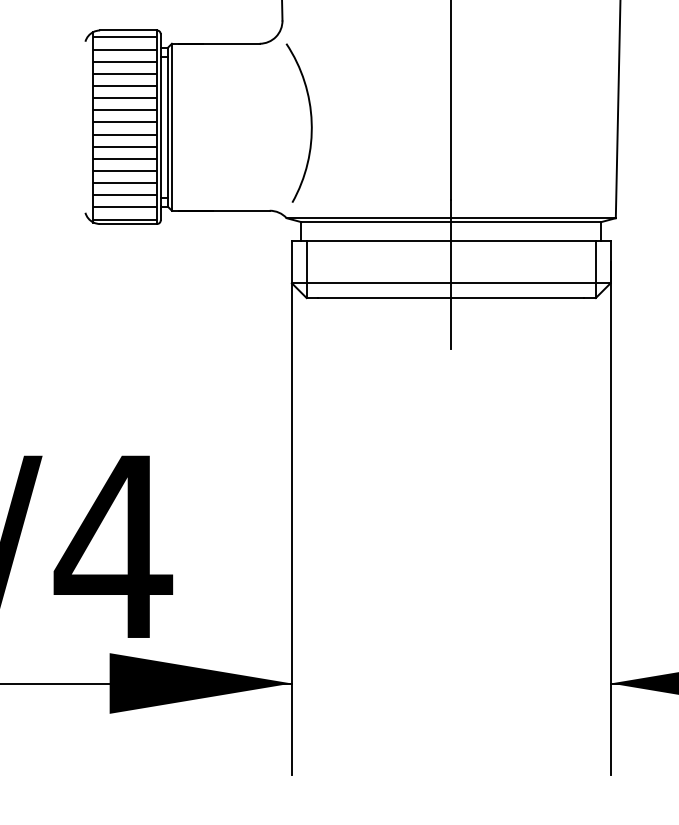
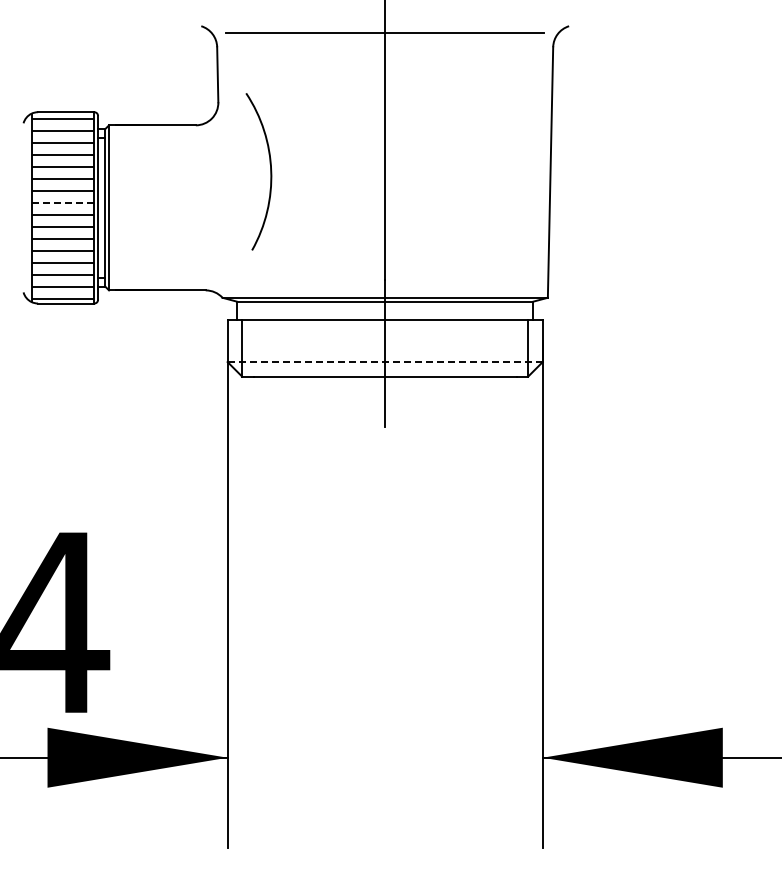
line: (124, 122) -> (62, 203), solid -> dashed
arc: (310, 122) -> (270, 171), moved
line: (451, 283) -> (385, 362), solid -> dashed

